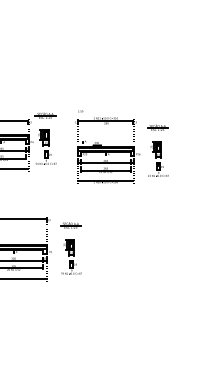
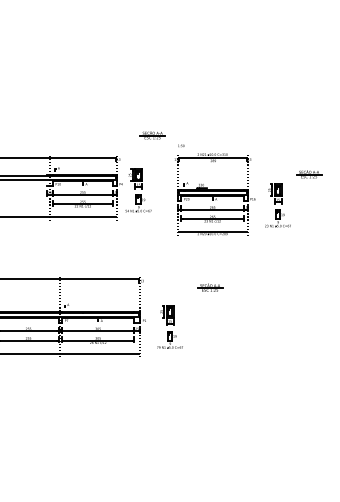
part: (45, 115) -> (152, 135), moved
part: (158, 127) -> (309, 174), moved
part: (71, 225) -> (210, 287), moved

